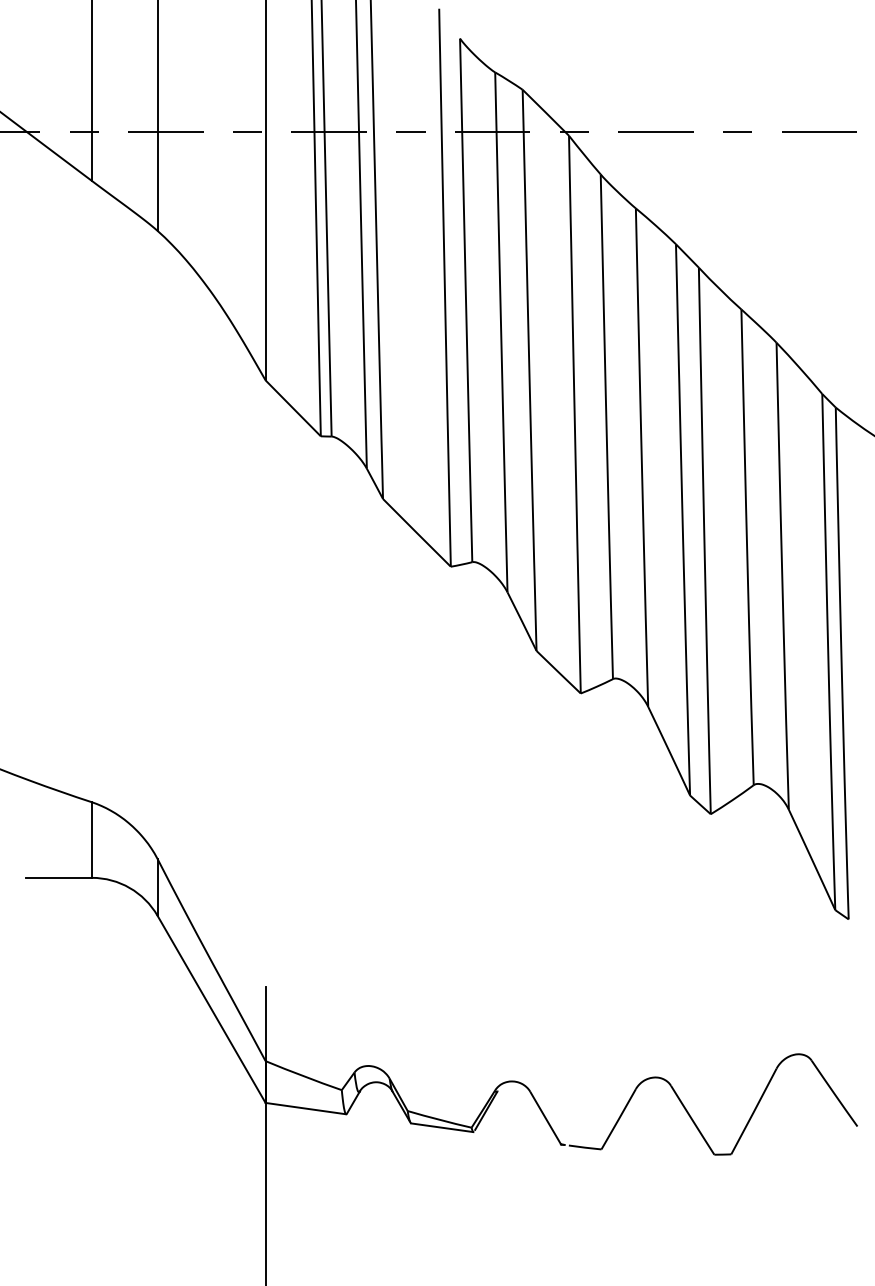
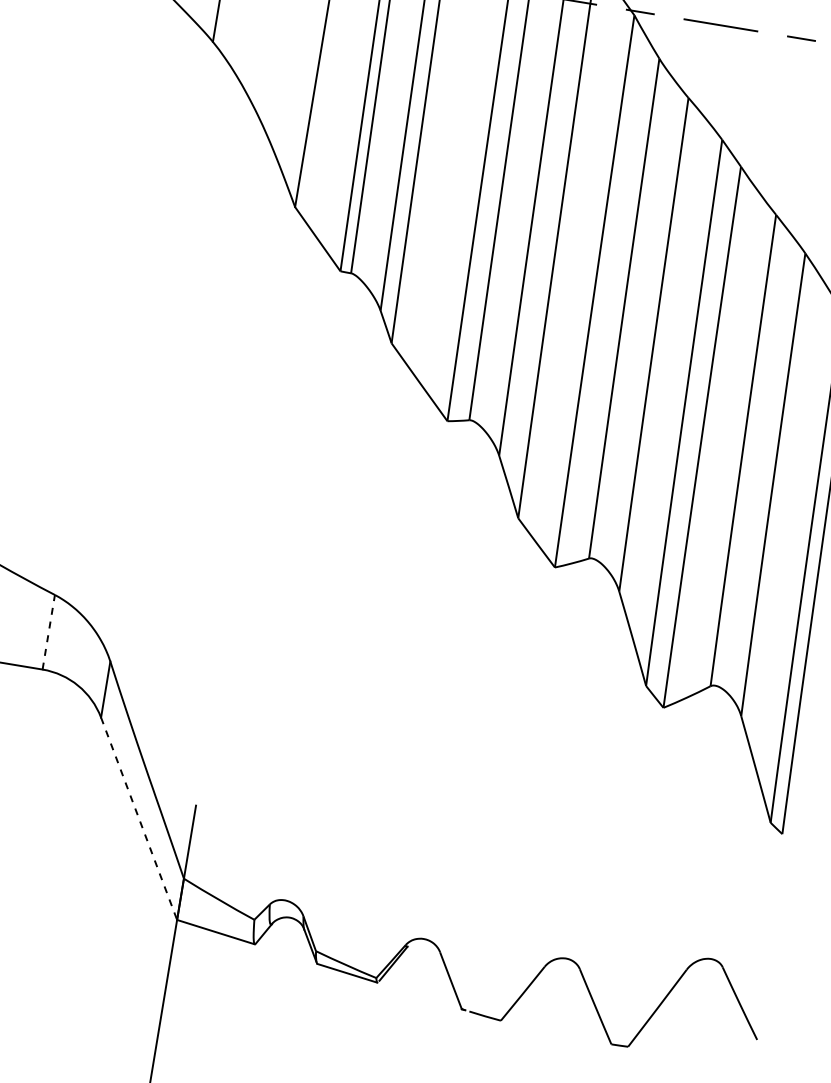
line: (91, 840) -> (48, 632), solid -> dashed
line: (211, 1009) -> (139, 818), solid -> dashed

